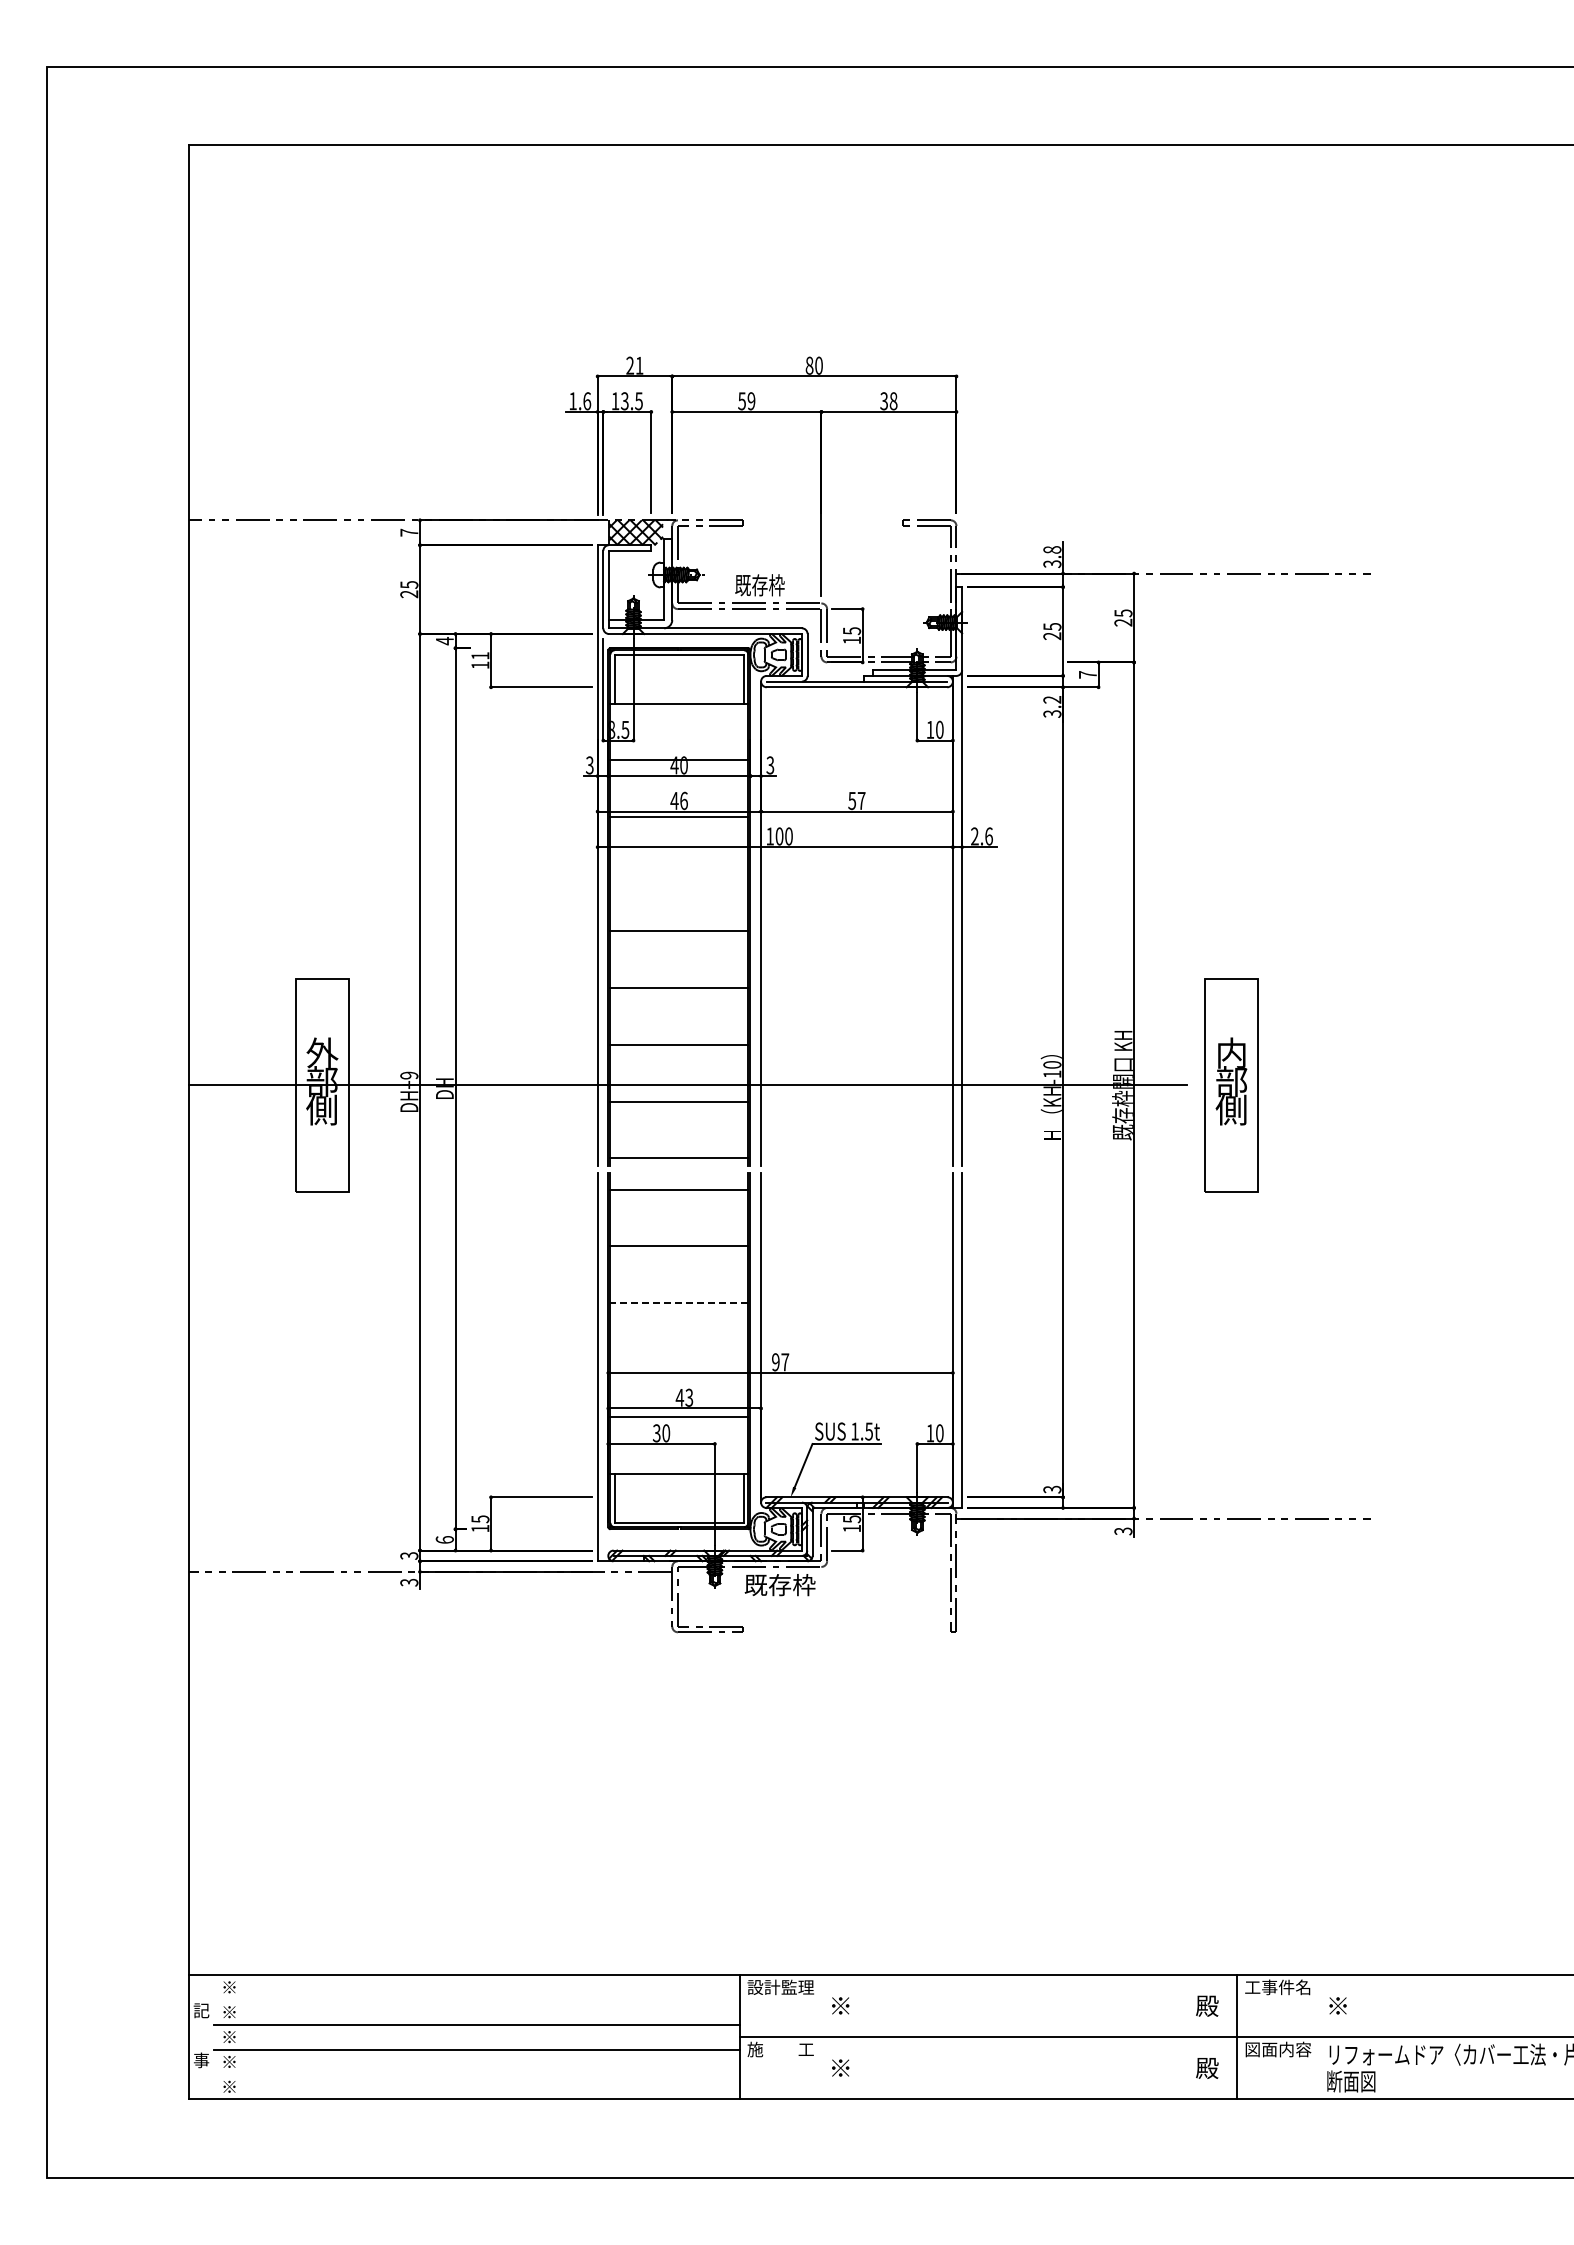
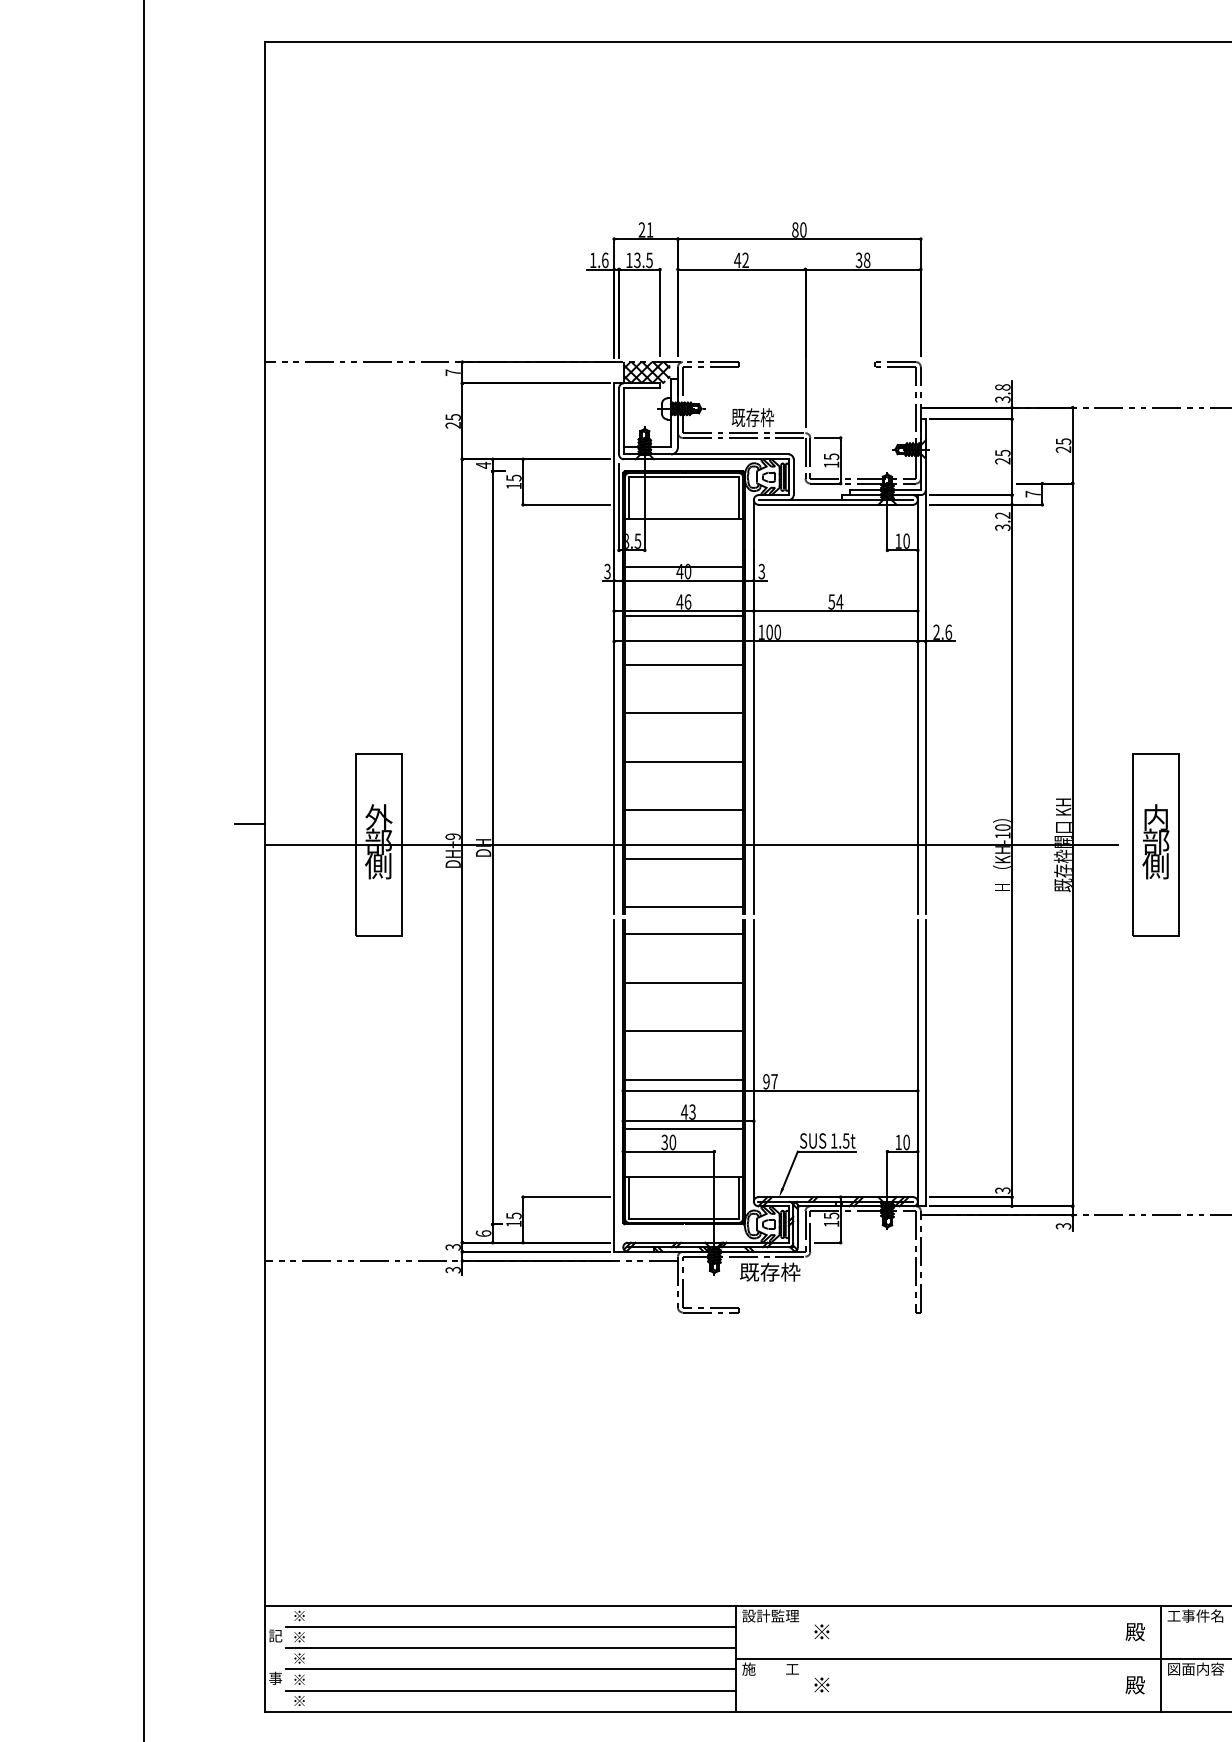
text: (746, 401) -> (741, 260), 59 -> 42
text: (480, 655) -> (514, 477), 11 -> 15
text: (861, 800) -> (839, 601), 57 -> 54
line: (679, 874) -> (684, 664), added
line: (171, 1060) -> (249, 823), added
line: (679, 1303) -> (684, 1031), dashed -> solid
line: (679, 1360) -> (684, 1080), added
line: (476, 2000) -> (510, 1627), added
line: (476, 2074) -> (510, 1690), added

